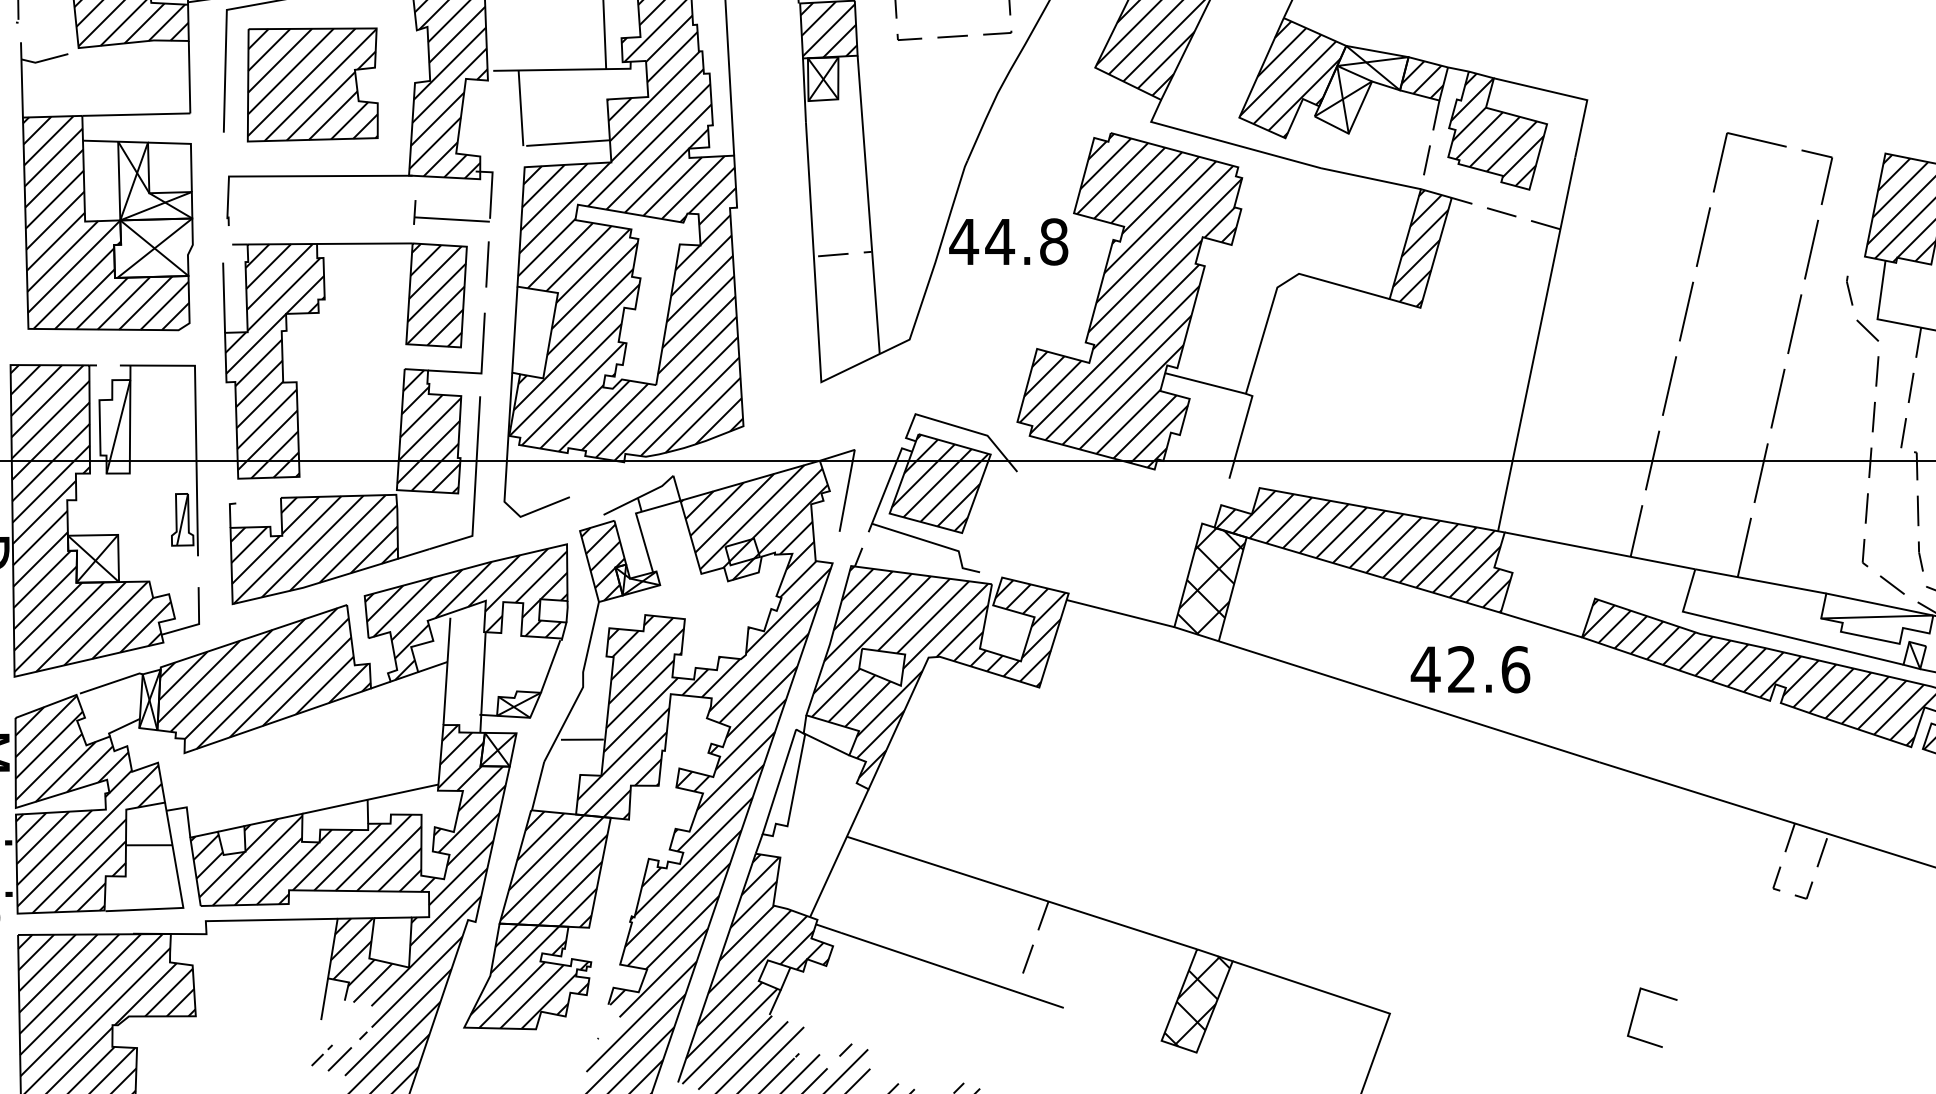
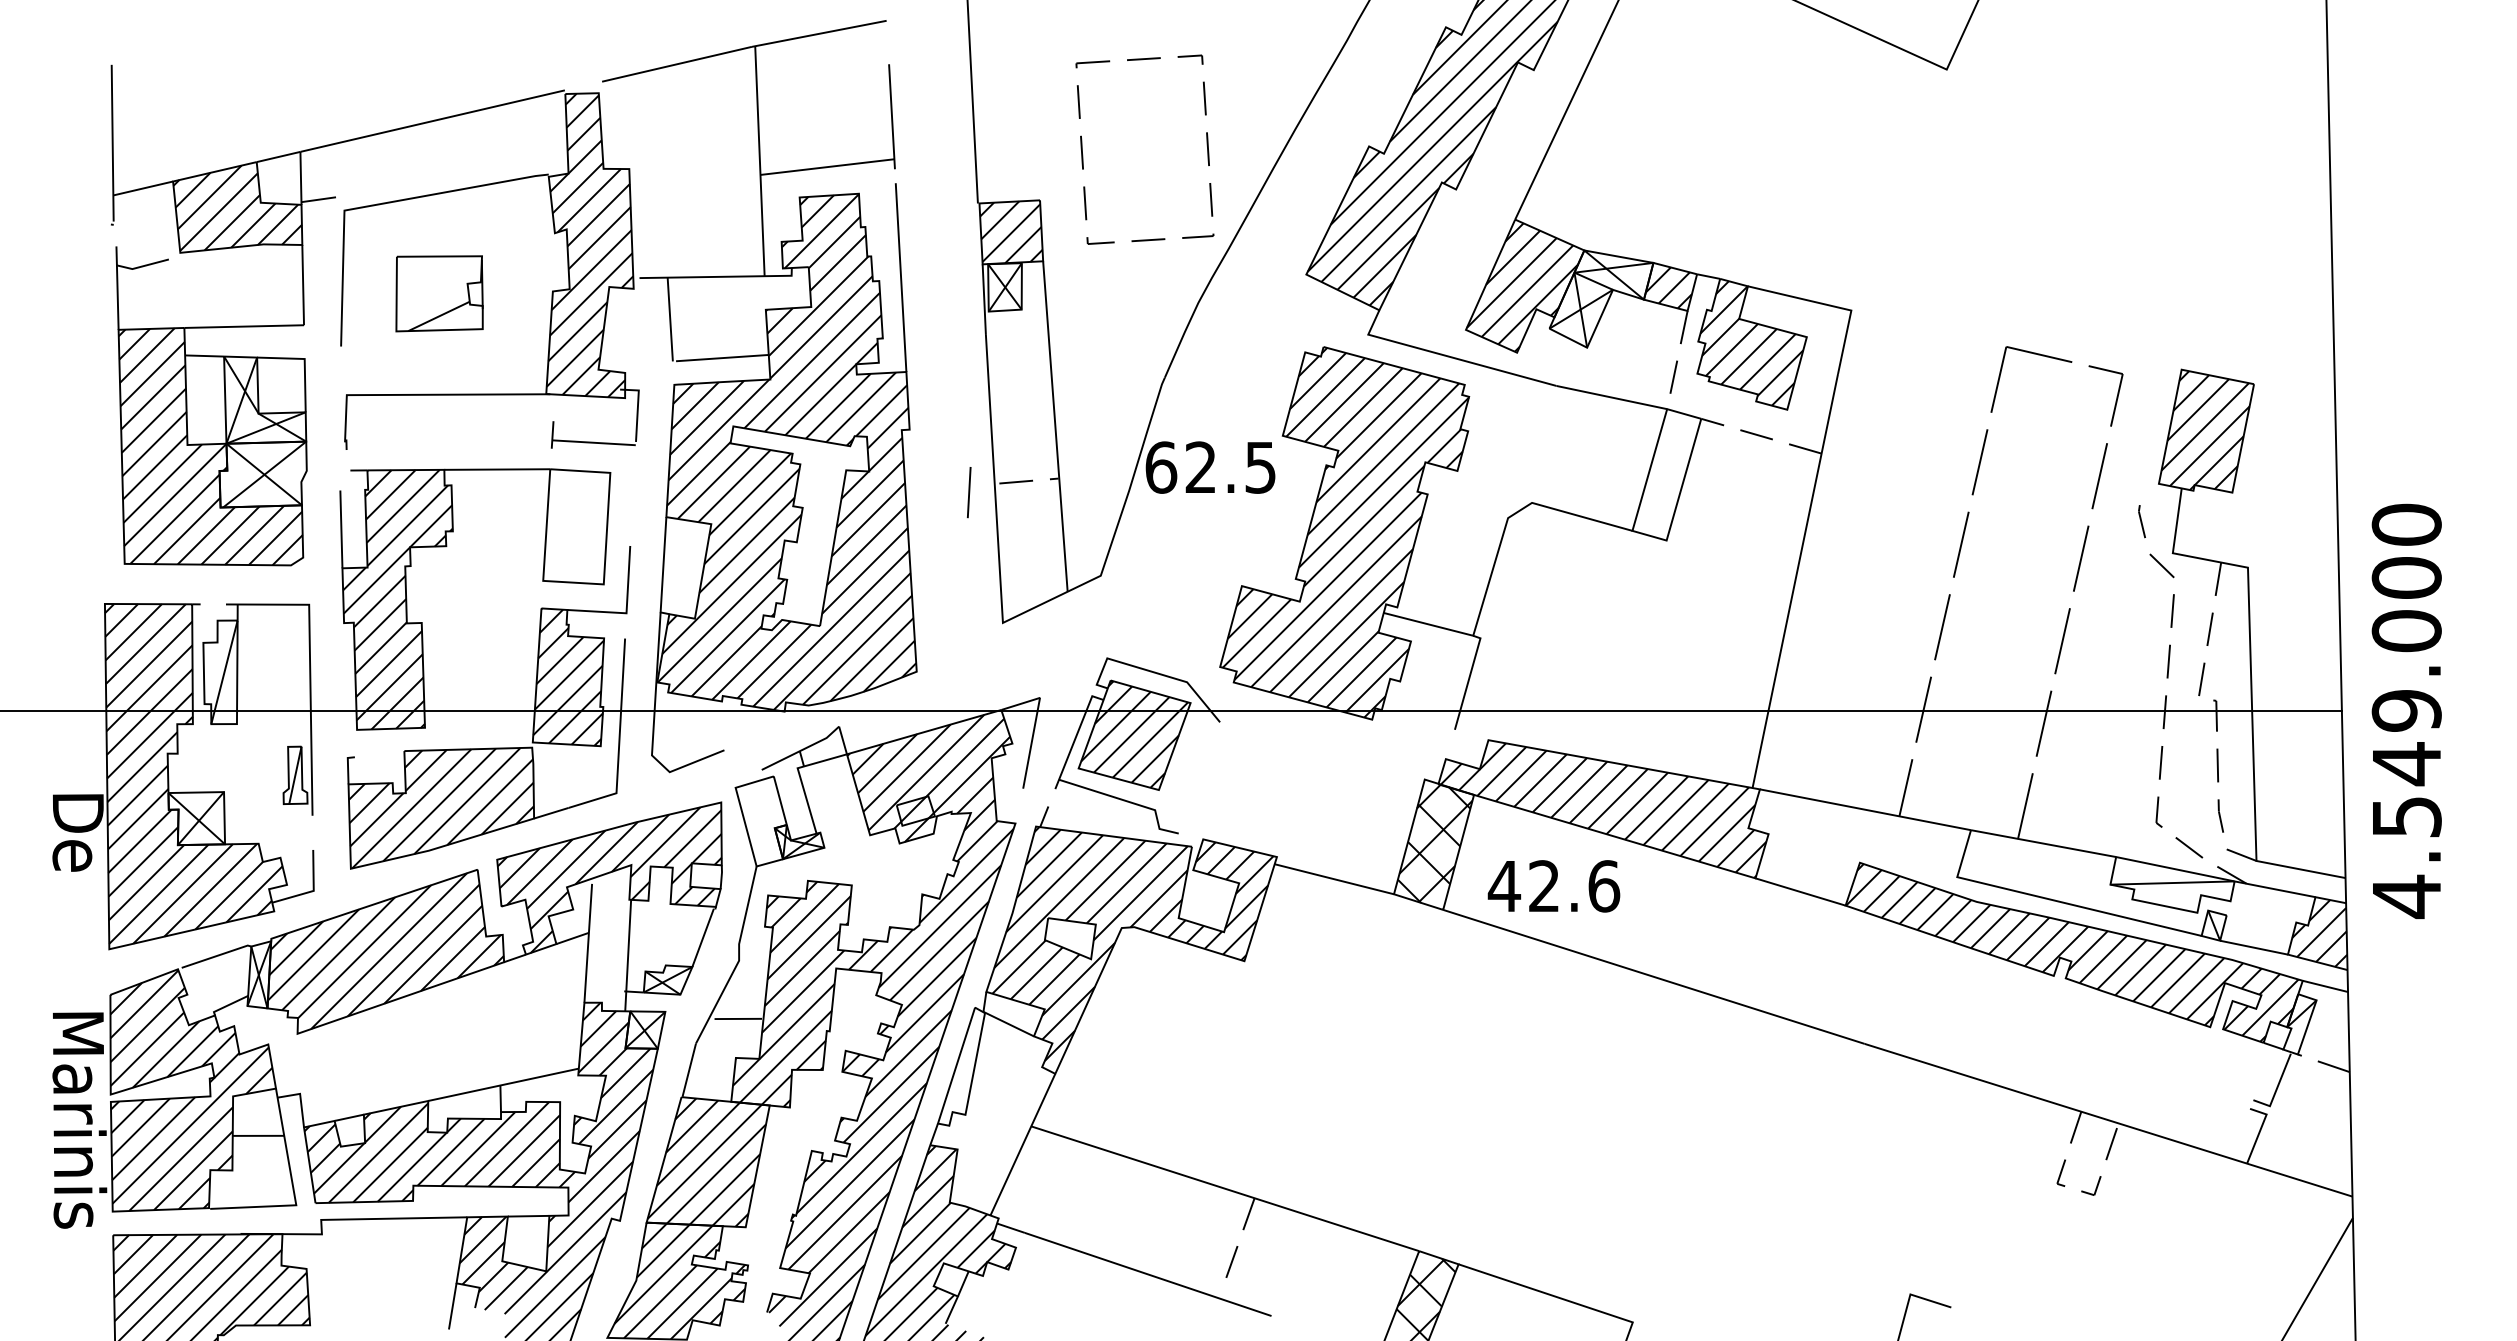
part: (312, 84) -> (439, 293), size x0.6
text: (1008, 241) -> (1210, 467), 44.8 -> 62.5
hatch: (1420, 248) -> (1666, 474), removed
line: (487, 264) -> (969, 492), moved
hatch: (436, 295) -> (576, 526), removed
hatch: (603, 562) -> (761, 822), removed
text: (1470, 669) -> (1553, 886), moved

